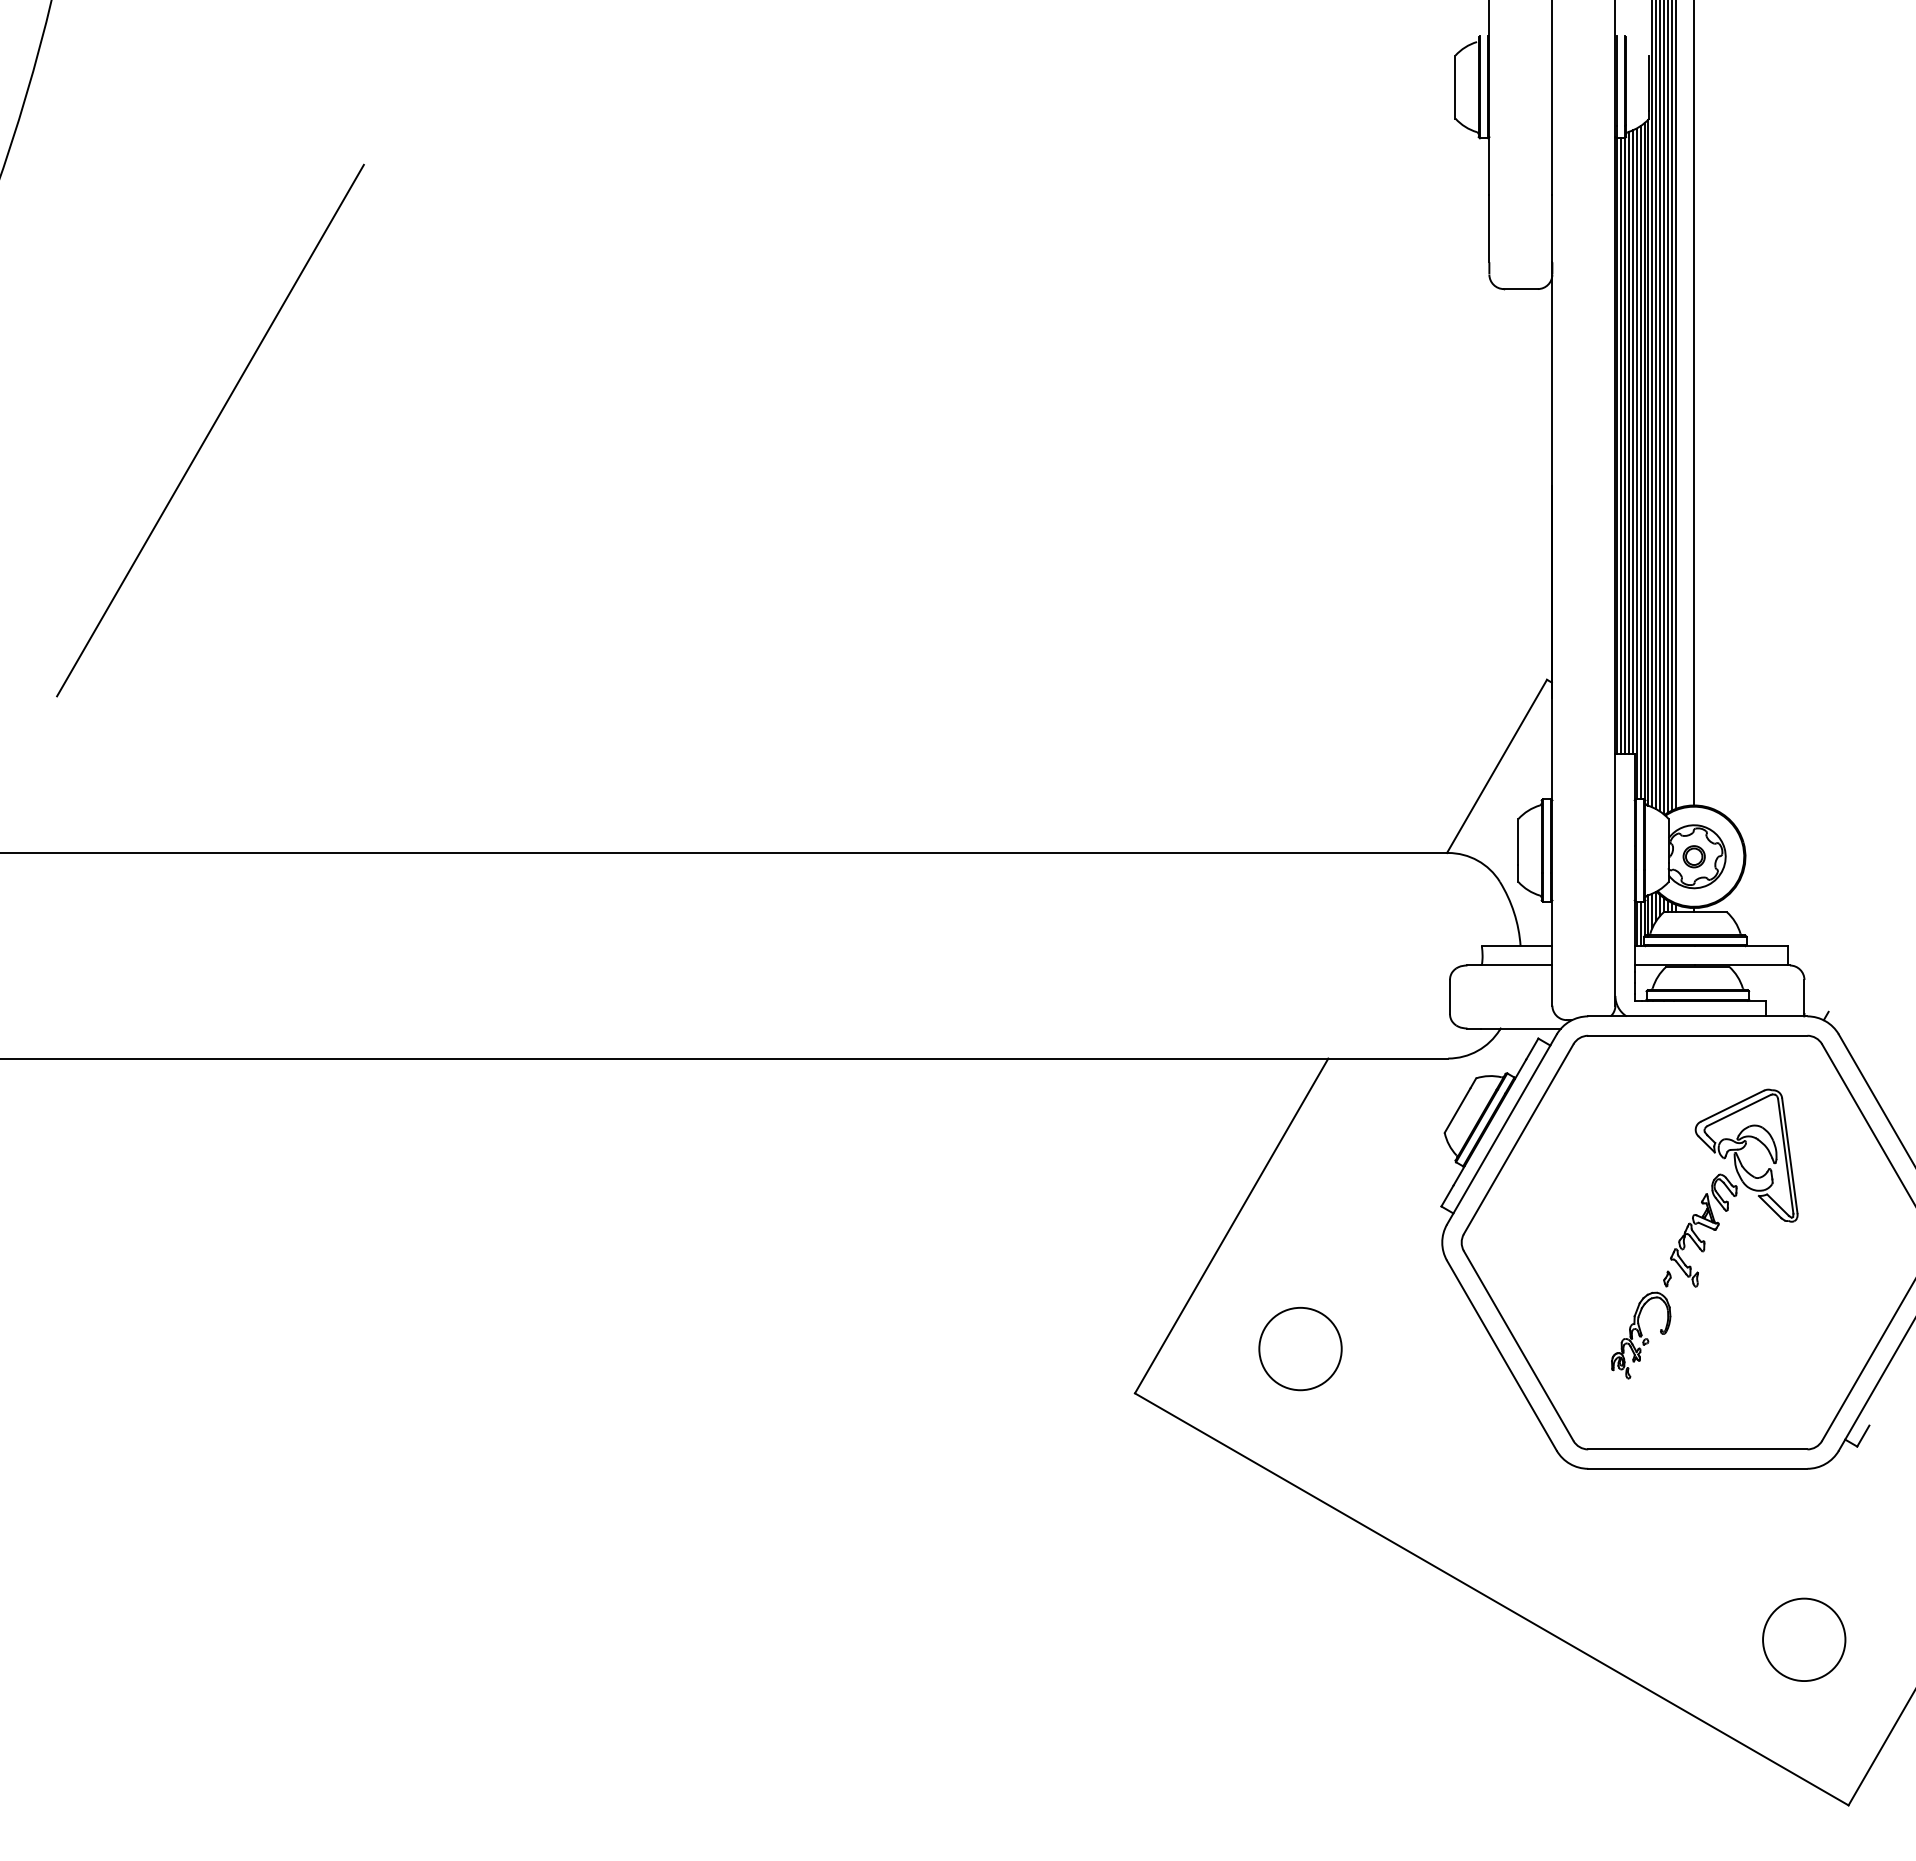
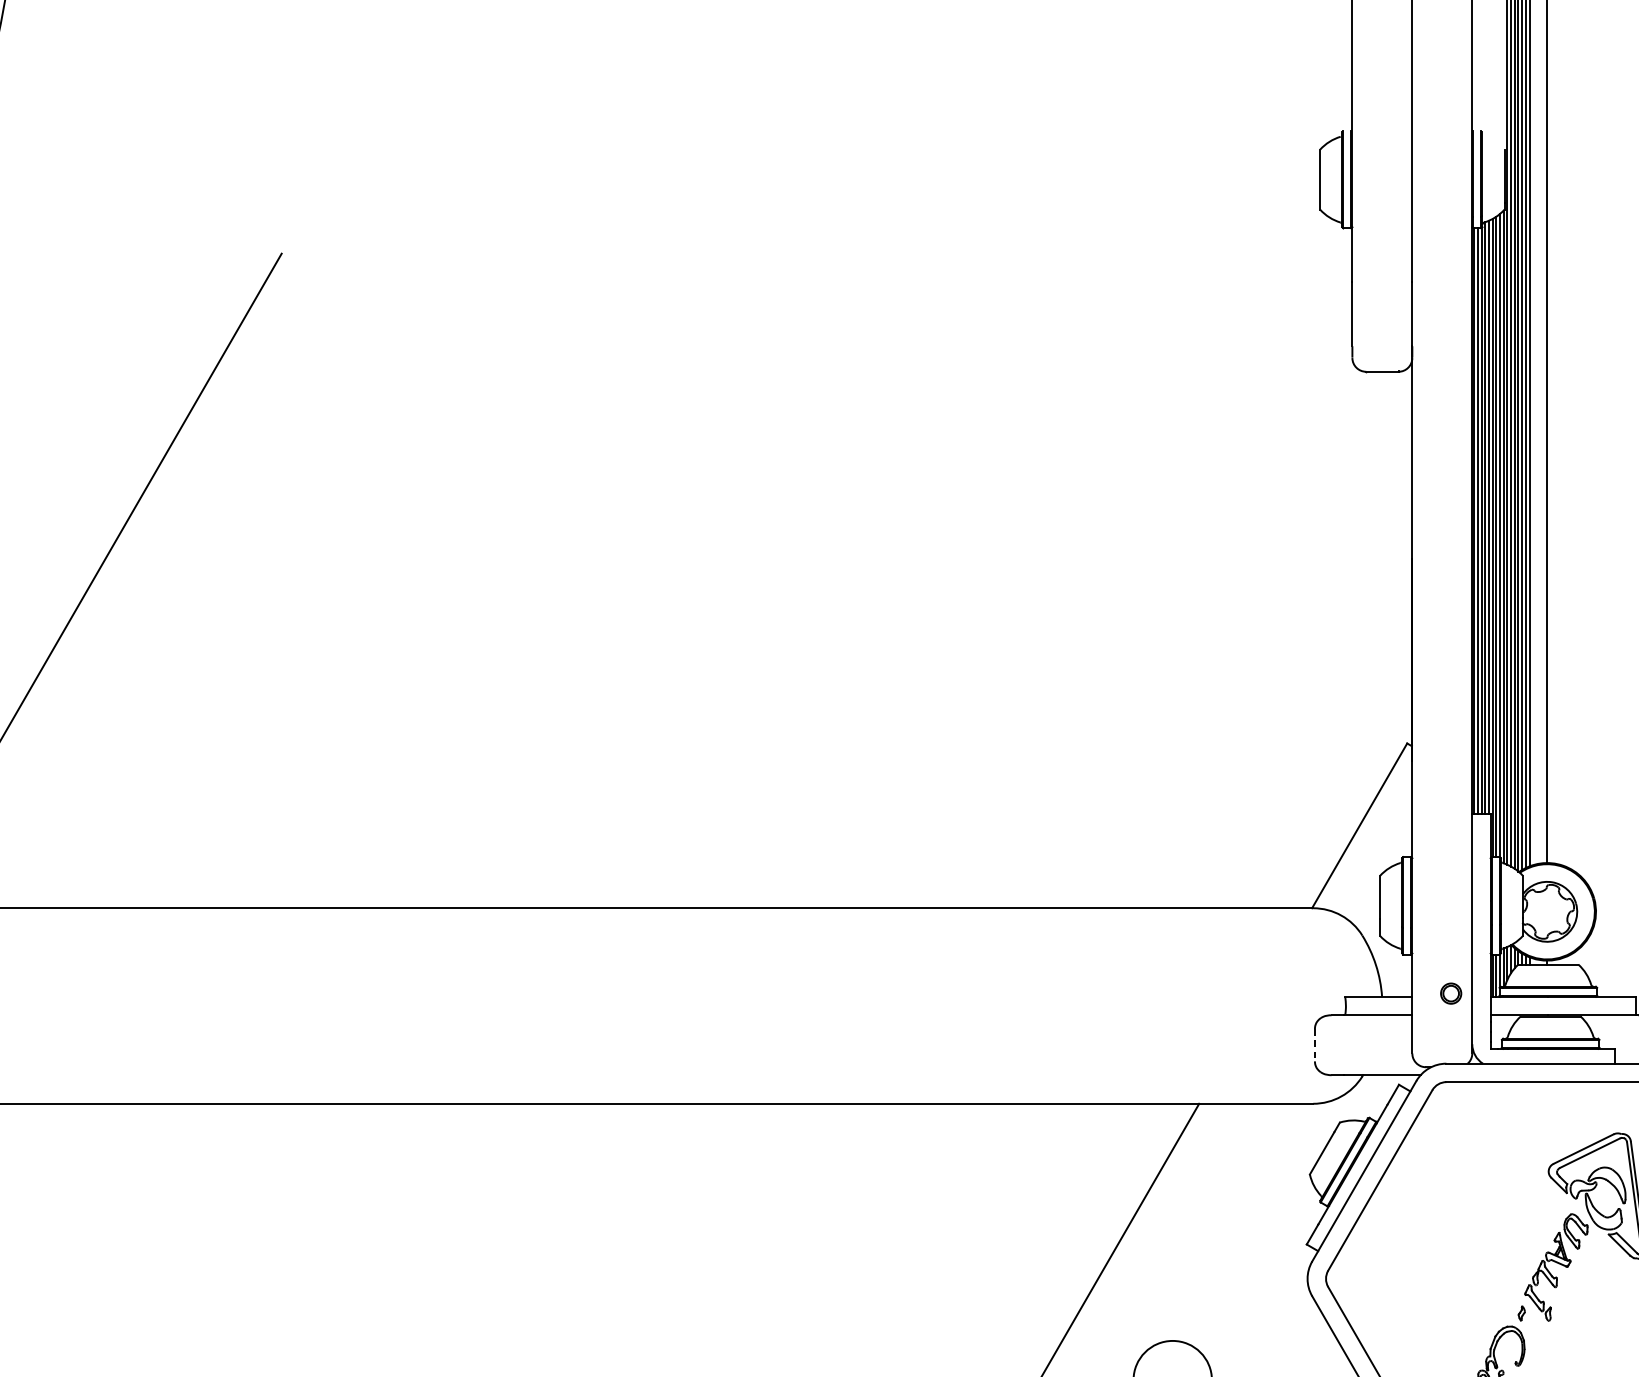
part: (1693, 856) -> (1450, 993), moved
line: (1449, 997) -> (1314, 1045), solid -> dashed

